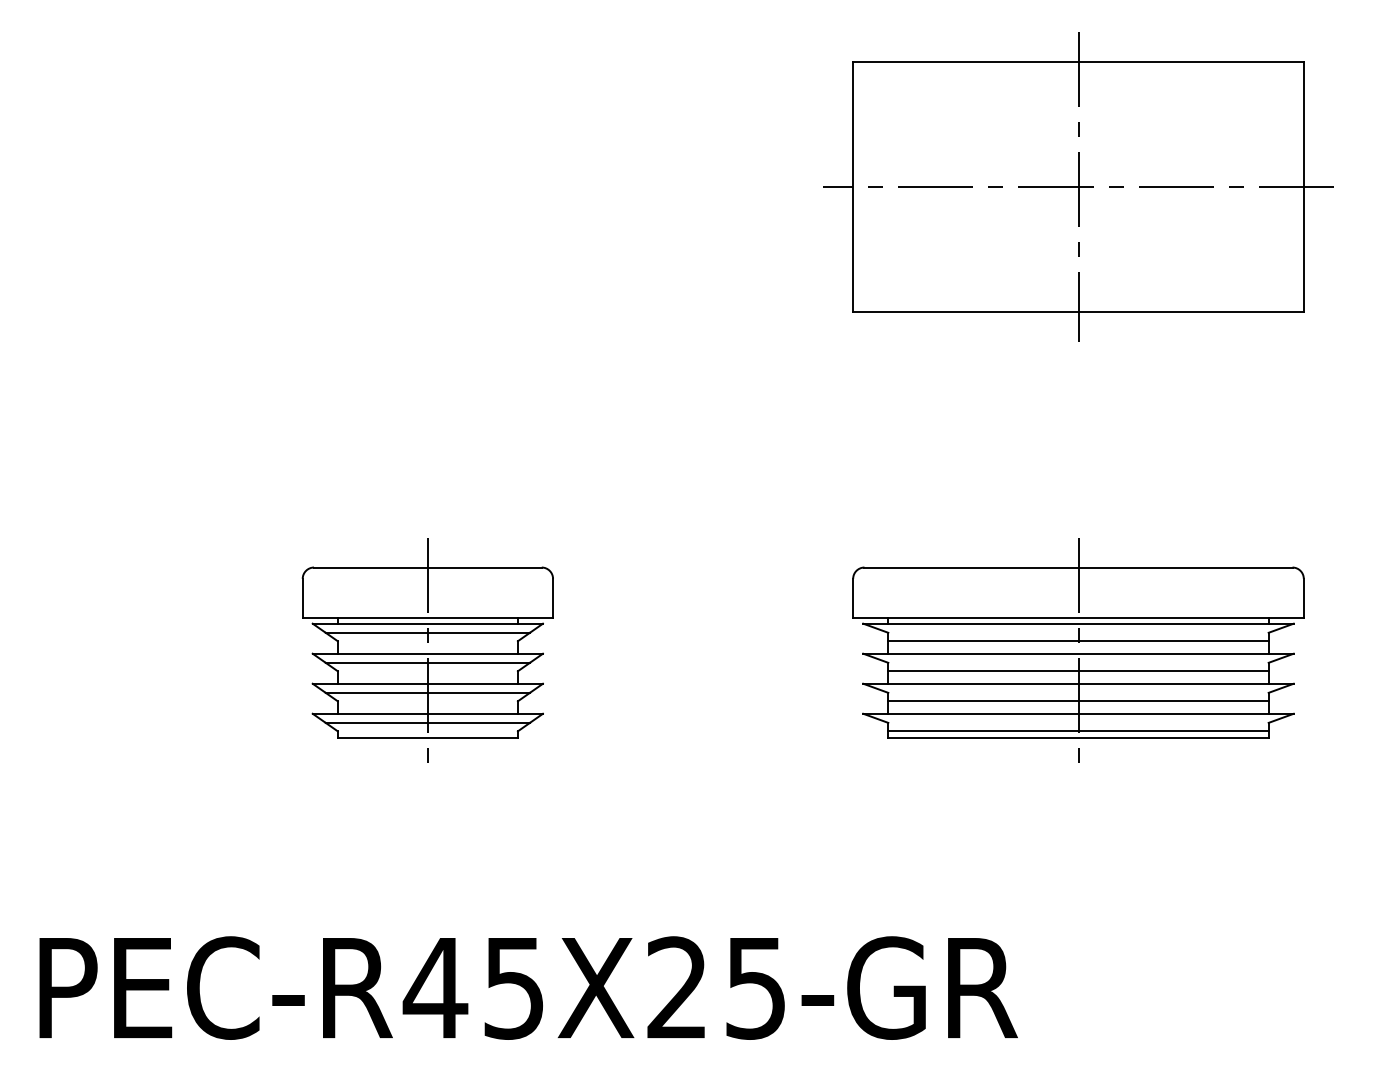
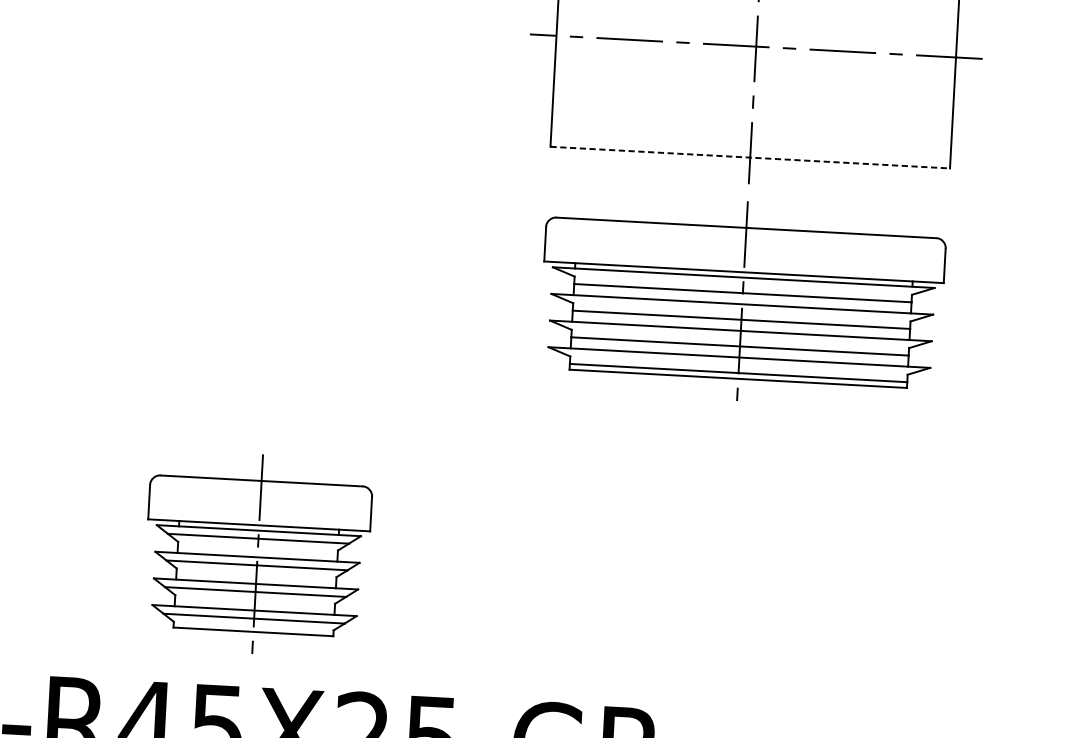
line: (1078, 312) -> (750, 157), solid -> dashed
part: (427, 650) -> (257, 554), moved
part: (1078, 650) -> (742, 301), moved

